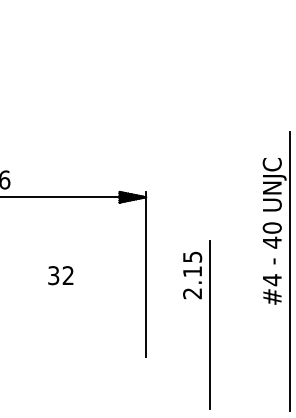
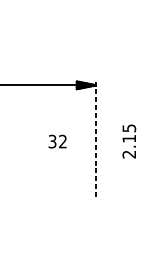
line: (146, 274) -> (96, 140), solid -> dashed
text: (60, 275) -> (57, 141), moved
line: (209, 324) -> (141, 176), removed

